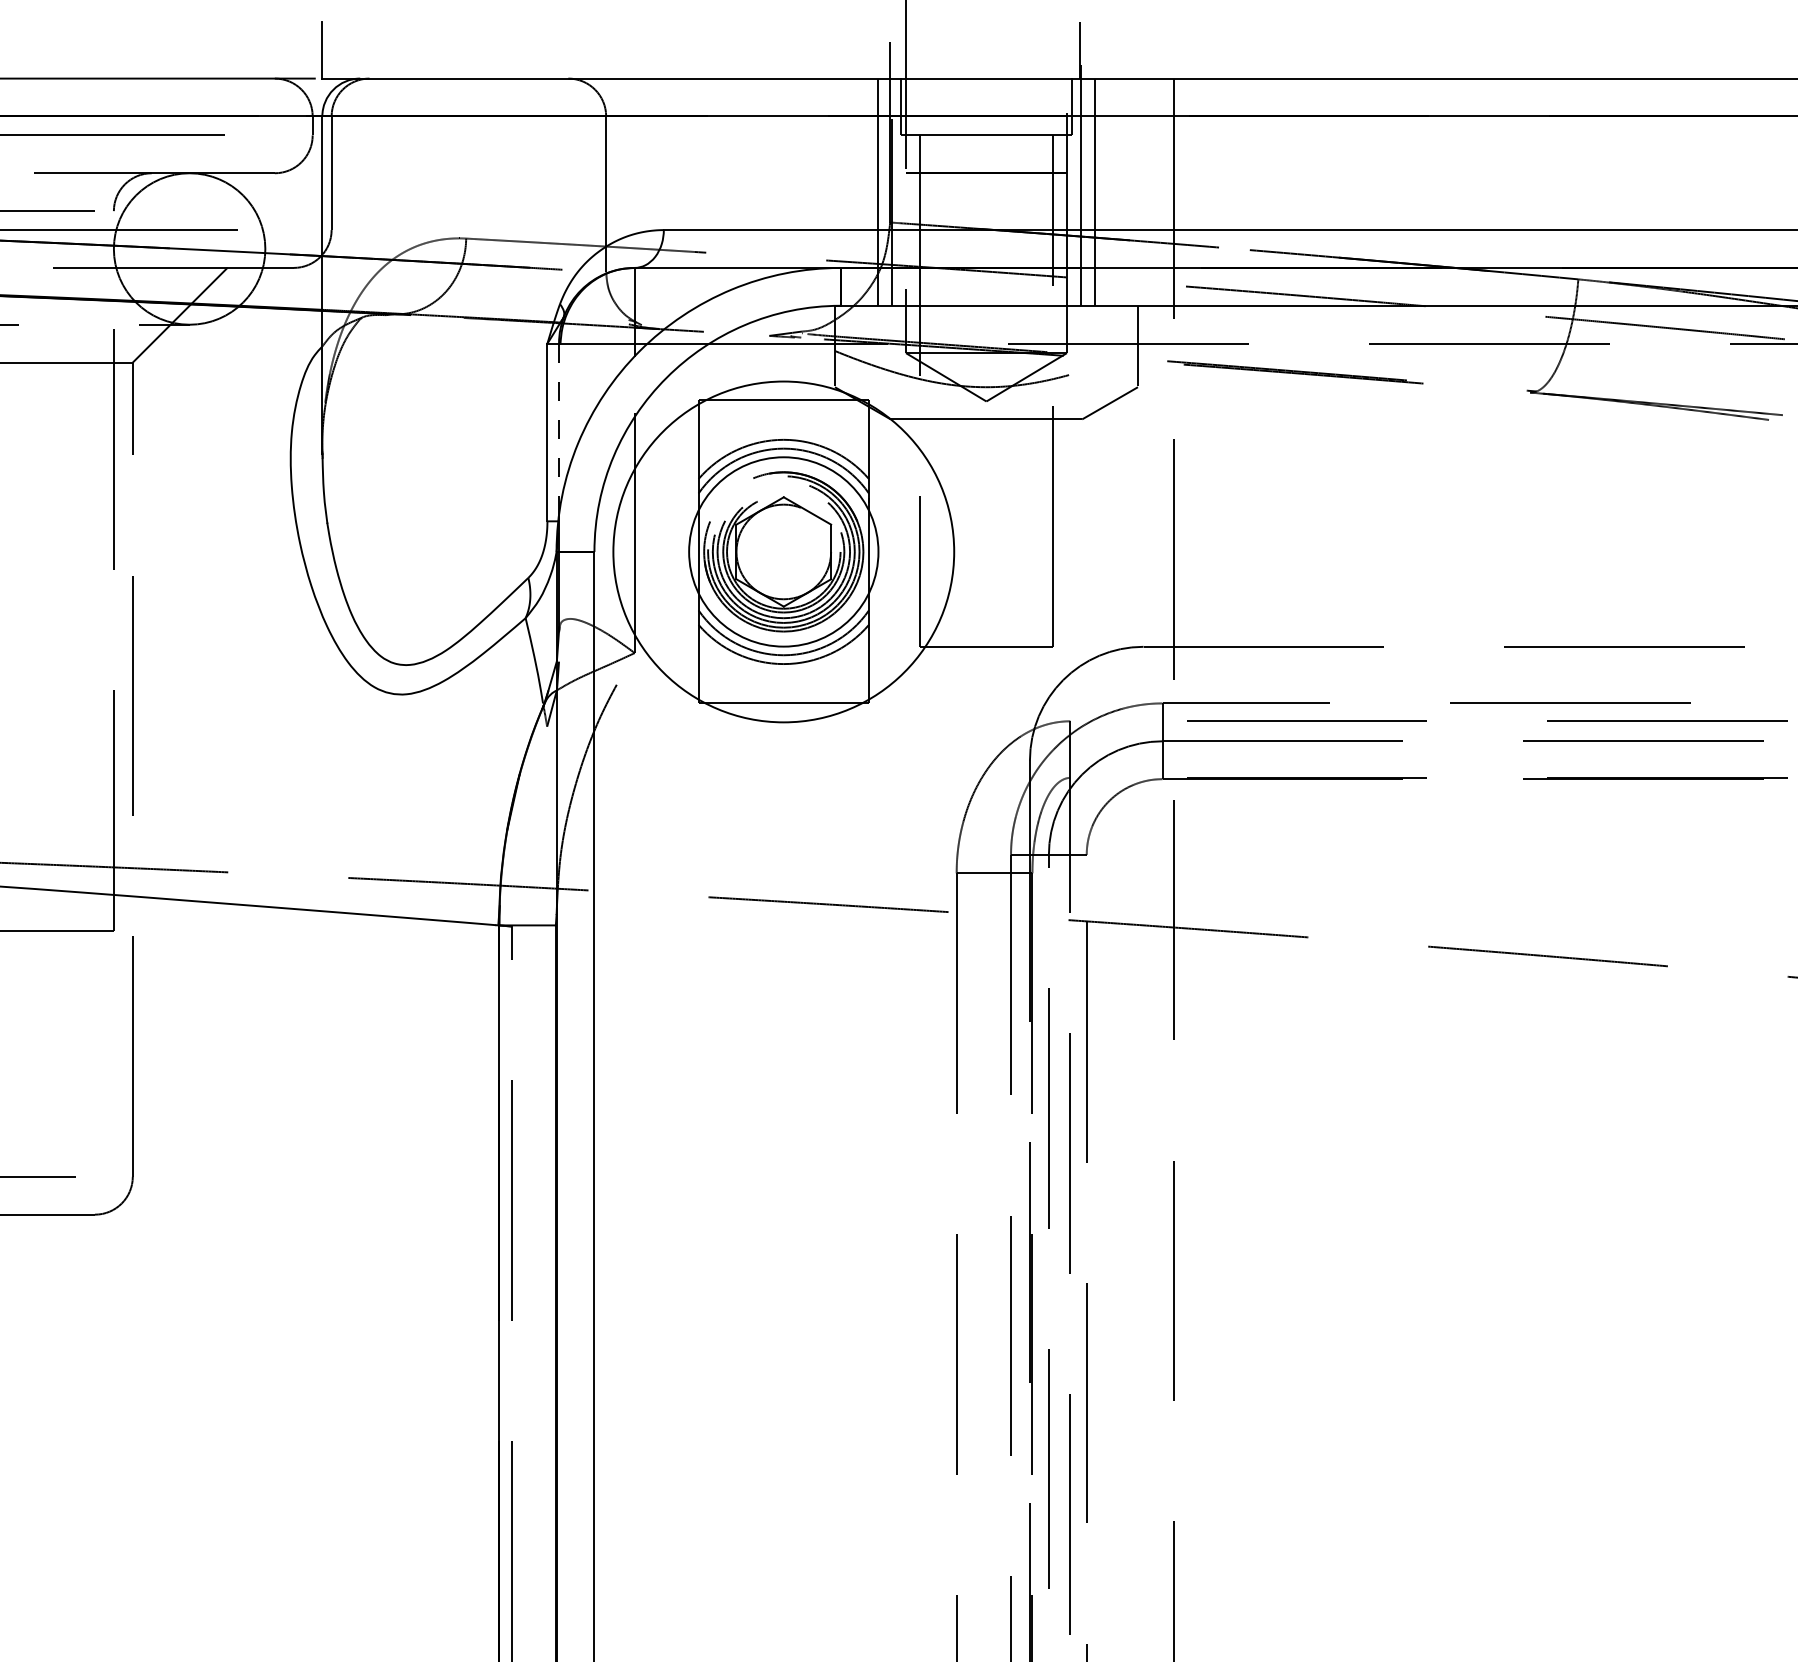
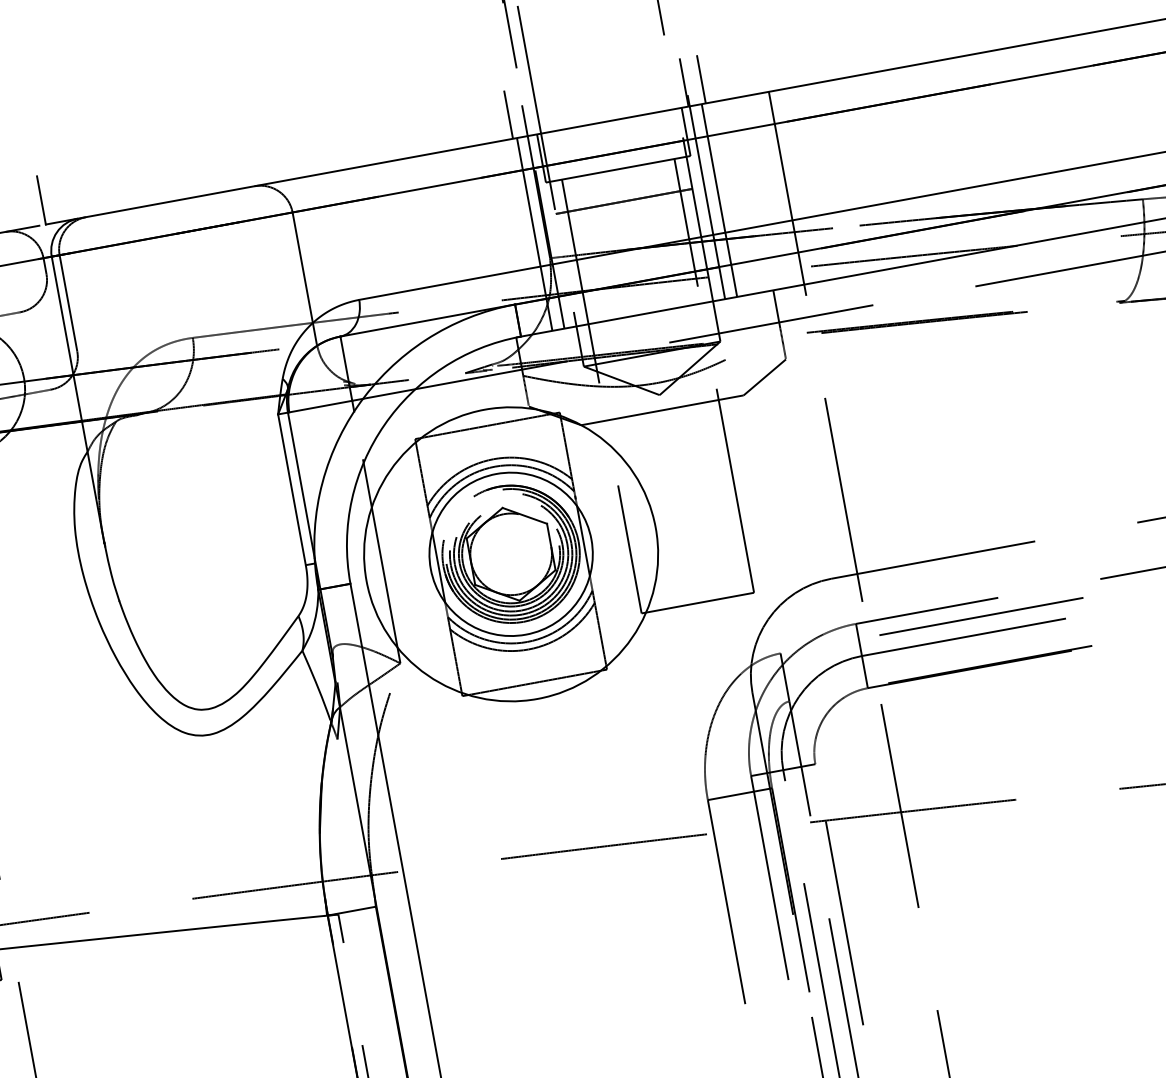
line: (872, 49) -> (508, 114), added
line: (1100, 49) -> (701, 78), added
line: (559, 429) -> (301, 485), dashed -> solid

